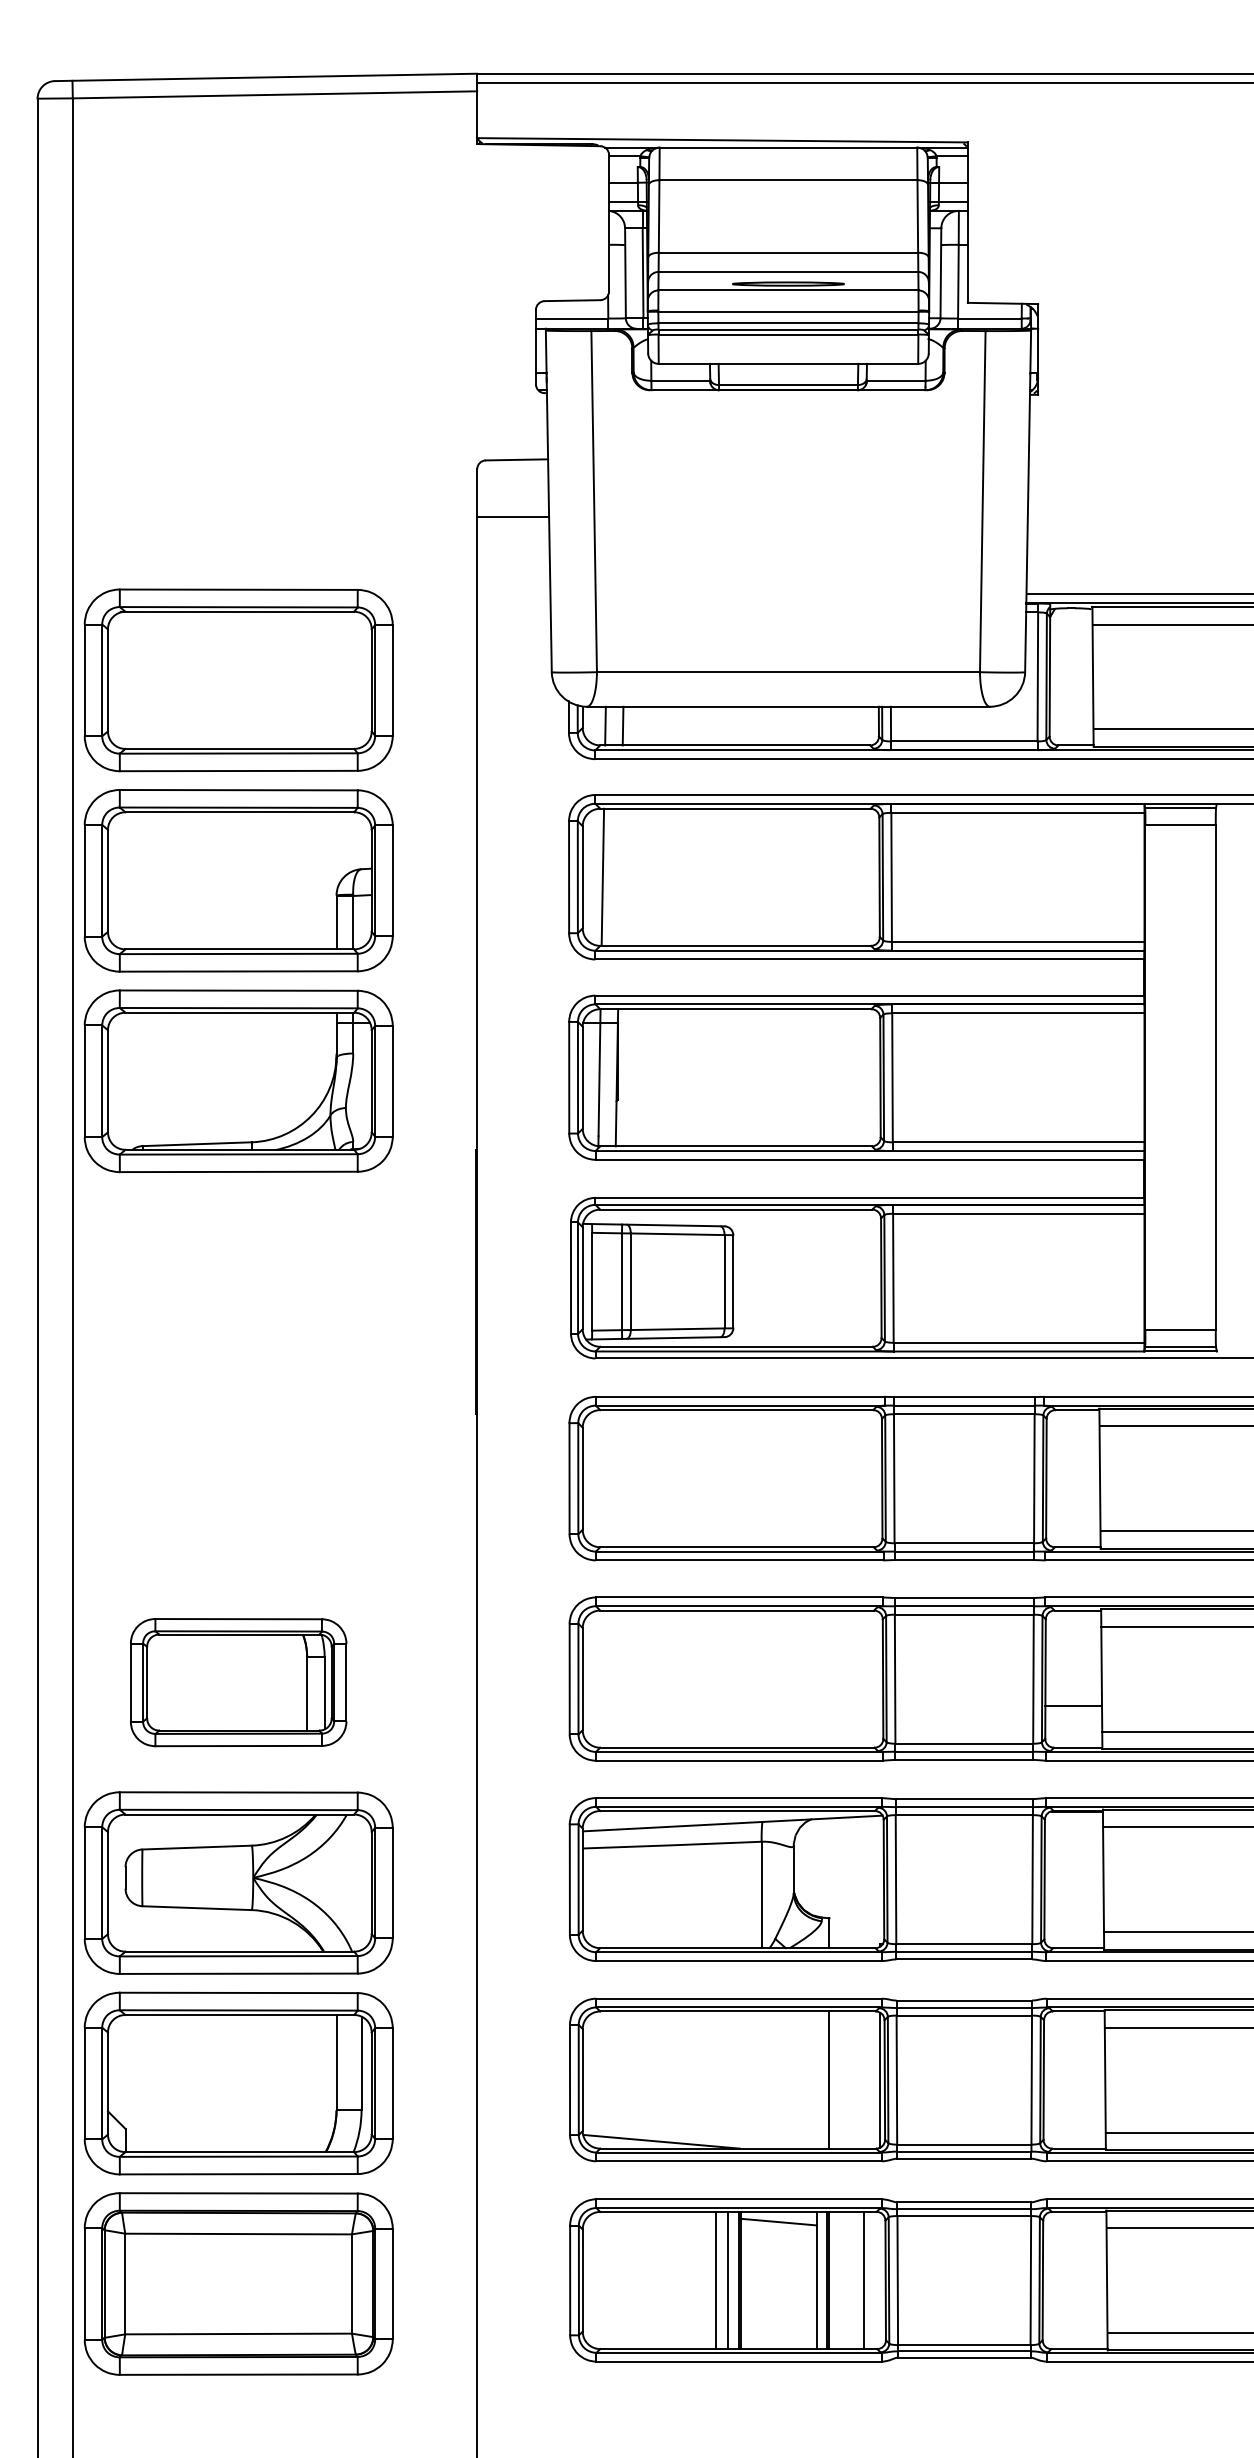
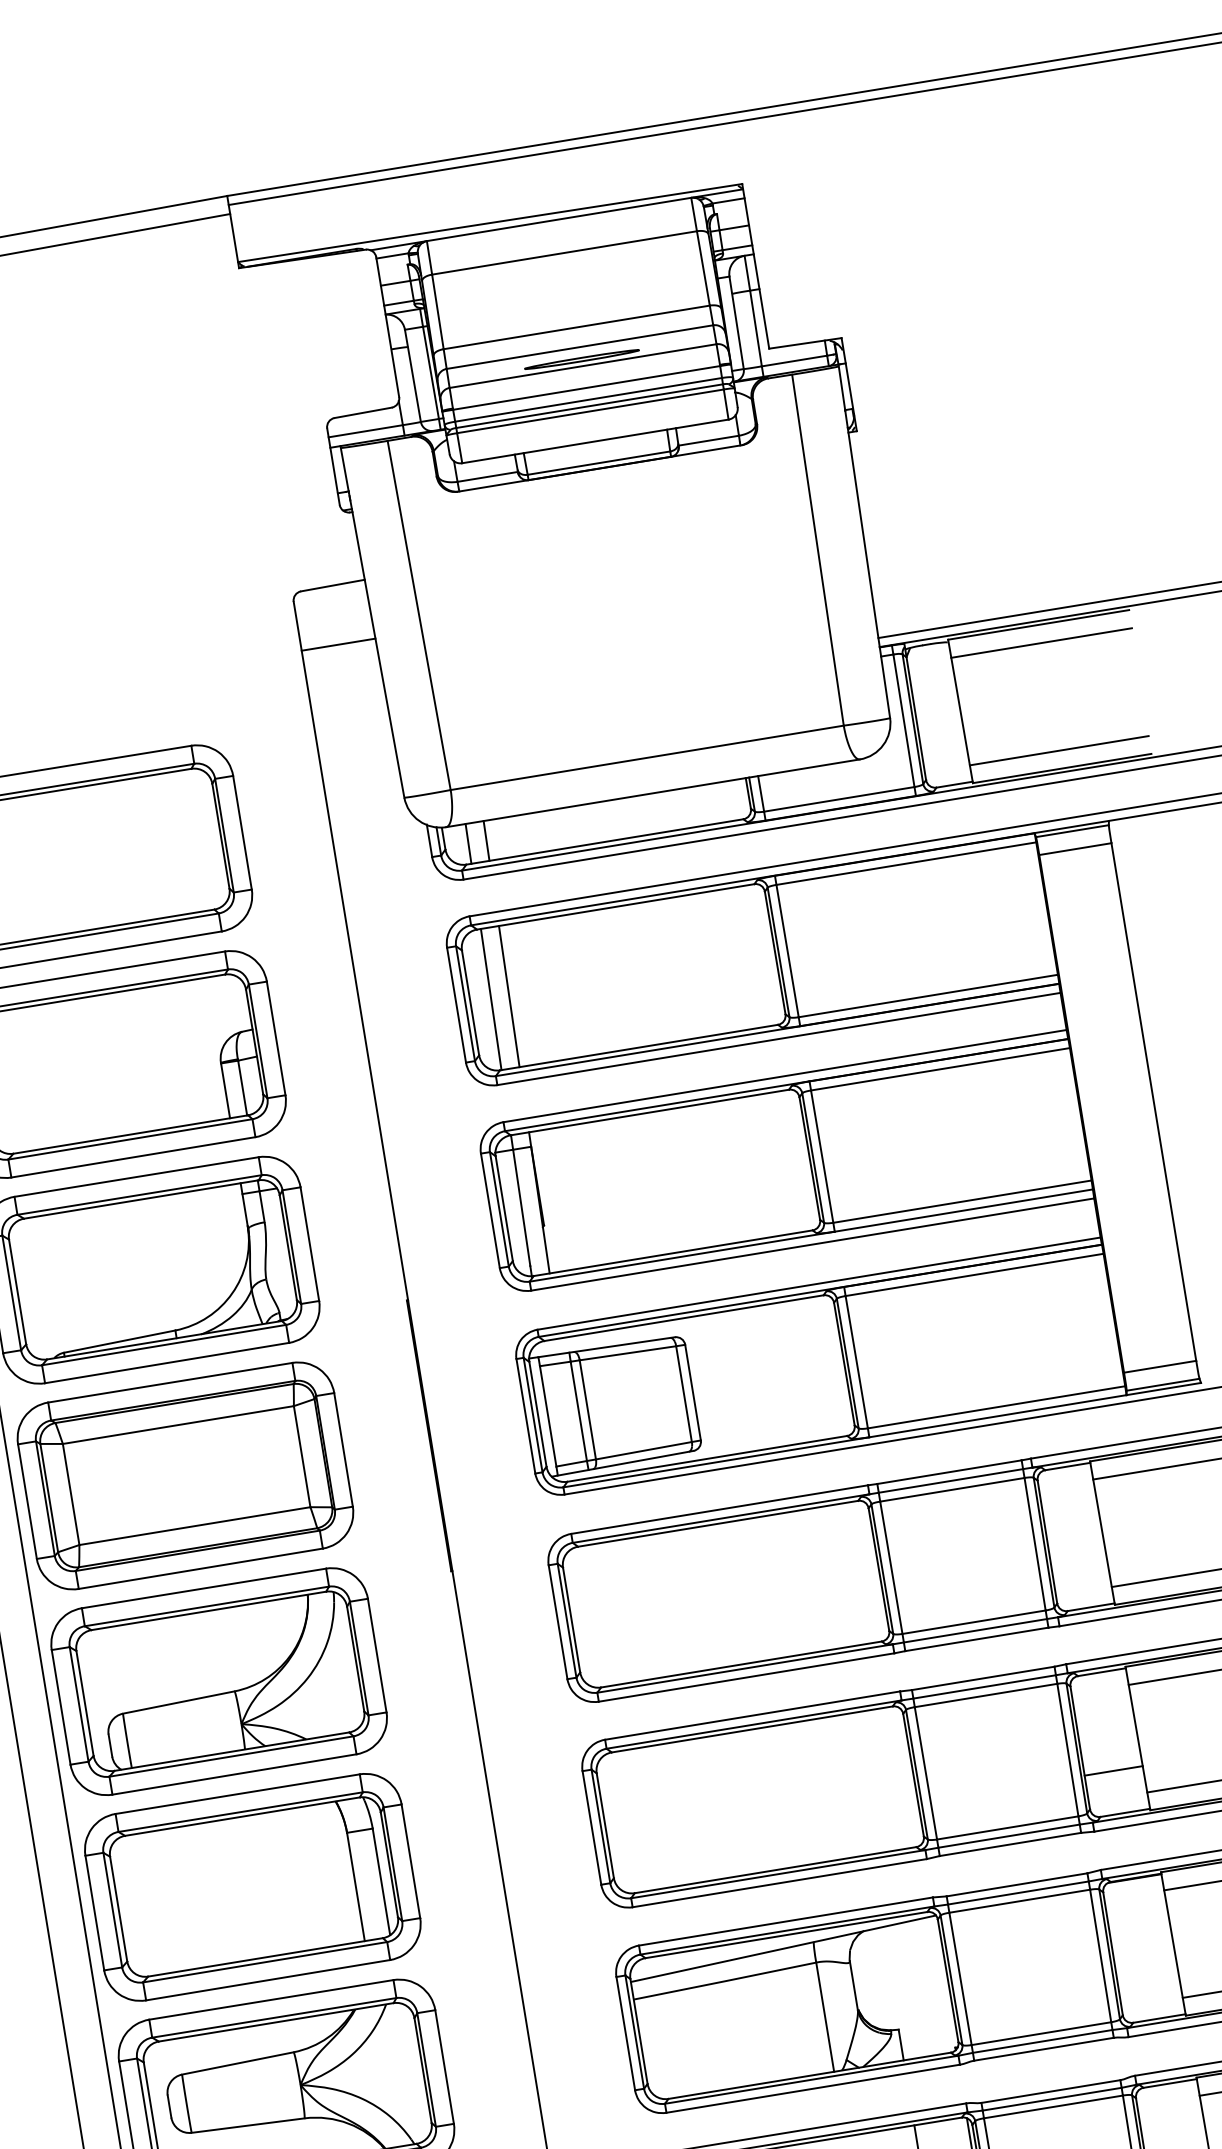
line: (620, 876) -> (509, 995), added
part: (238, 1281) -> (185, 1475), added
part: (238, 1481) -> (218, 1680), added
part: (238, 1682) -> (252, 1887), size x1.43

